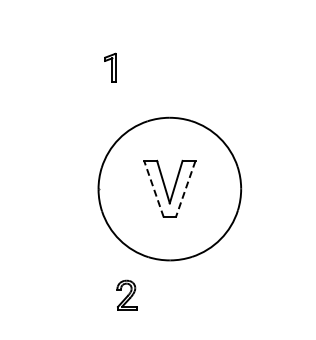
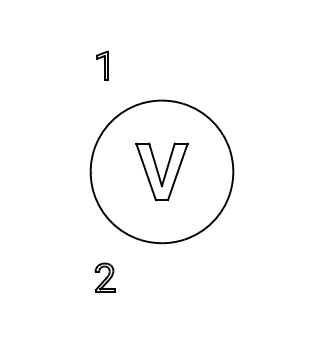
part: (110, 67) -> (102, 65), moved
line: (154, 188) -> (146, 171), dashed -> solid
line: (185, 188) -> (177, 171), dashed -> solid
part: (126, 294) -> (104, 277), moved

